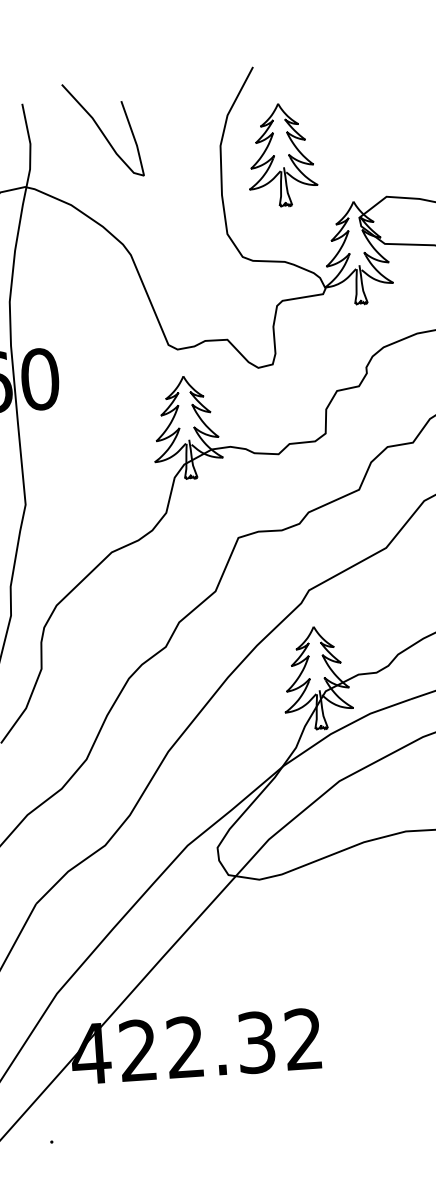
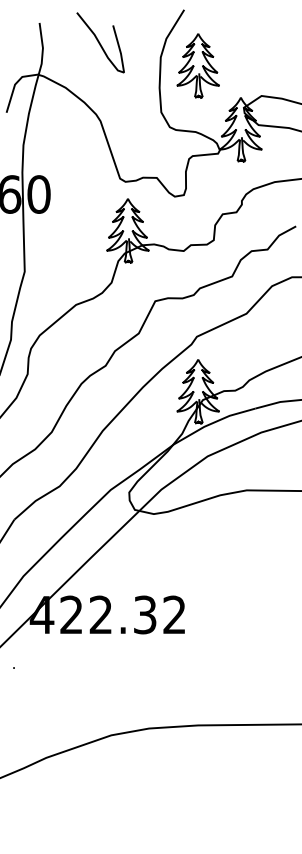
curve: (102, 129) -> (100, 42), moved

